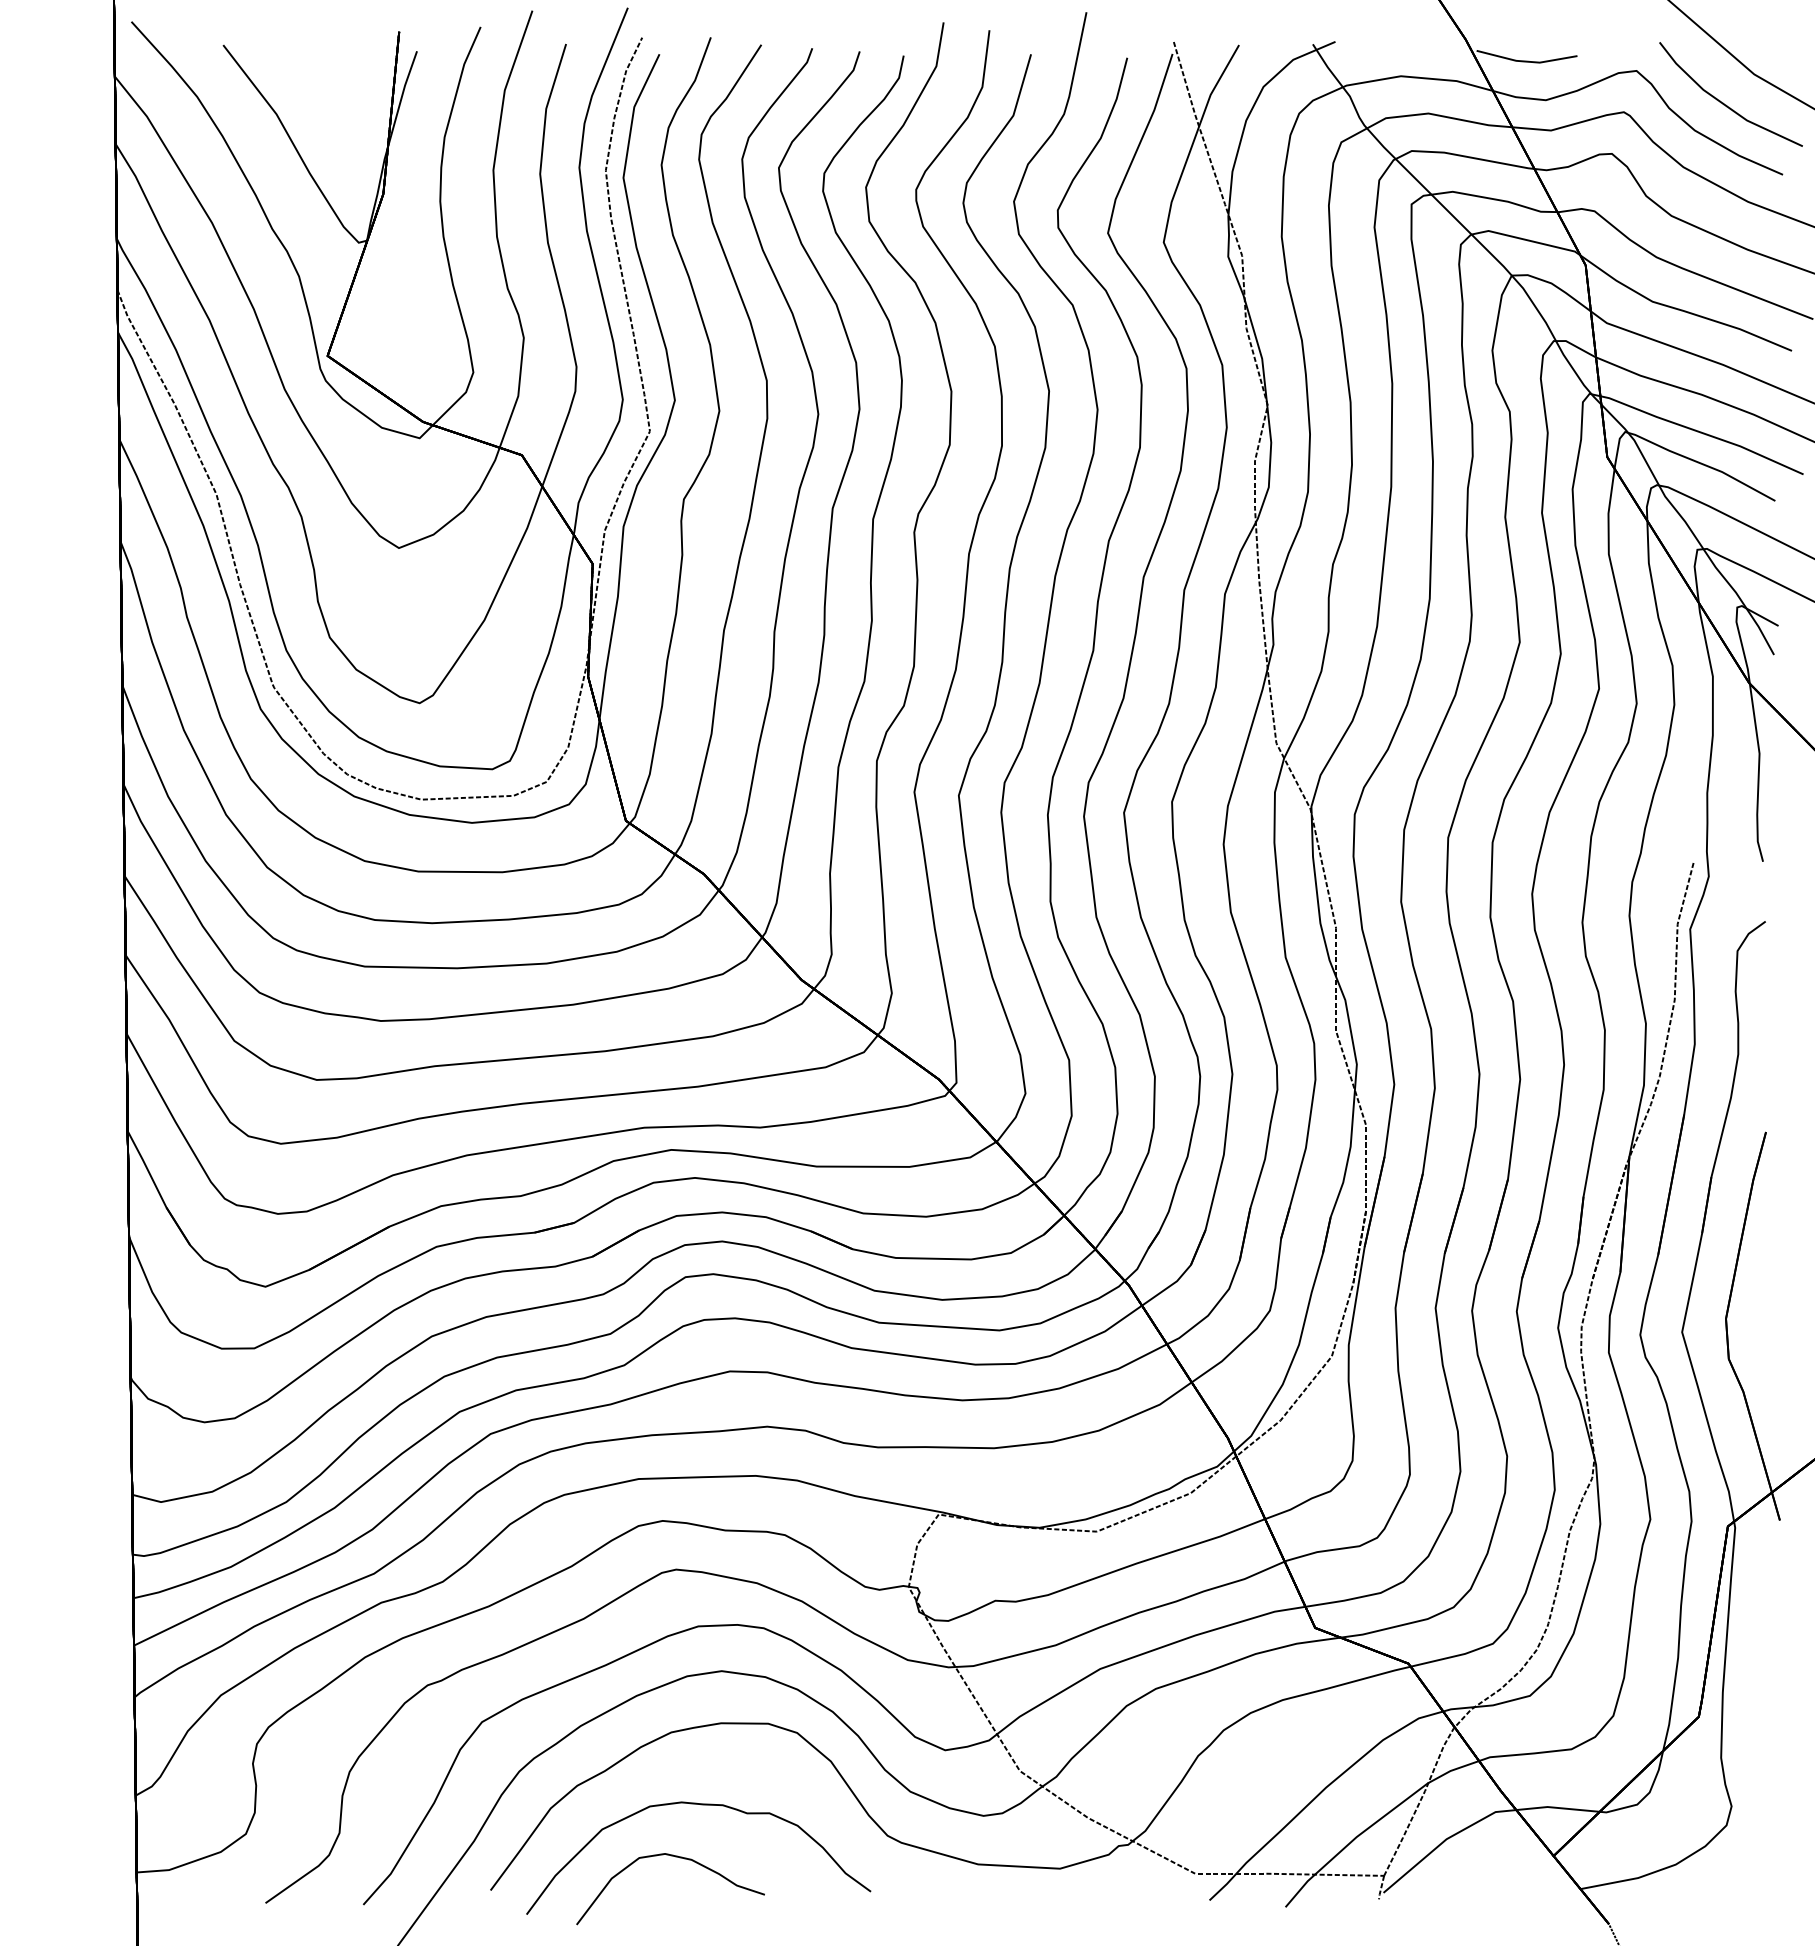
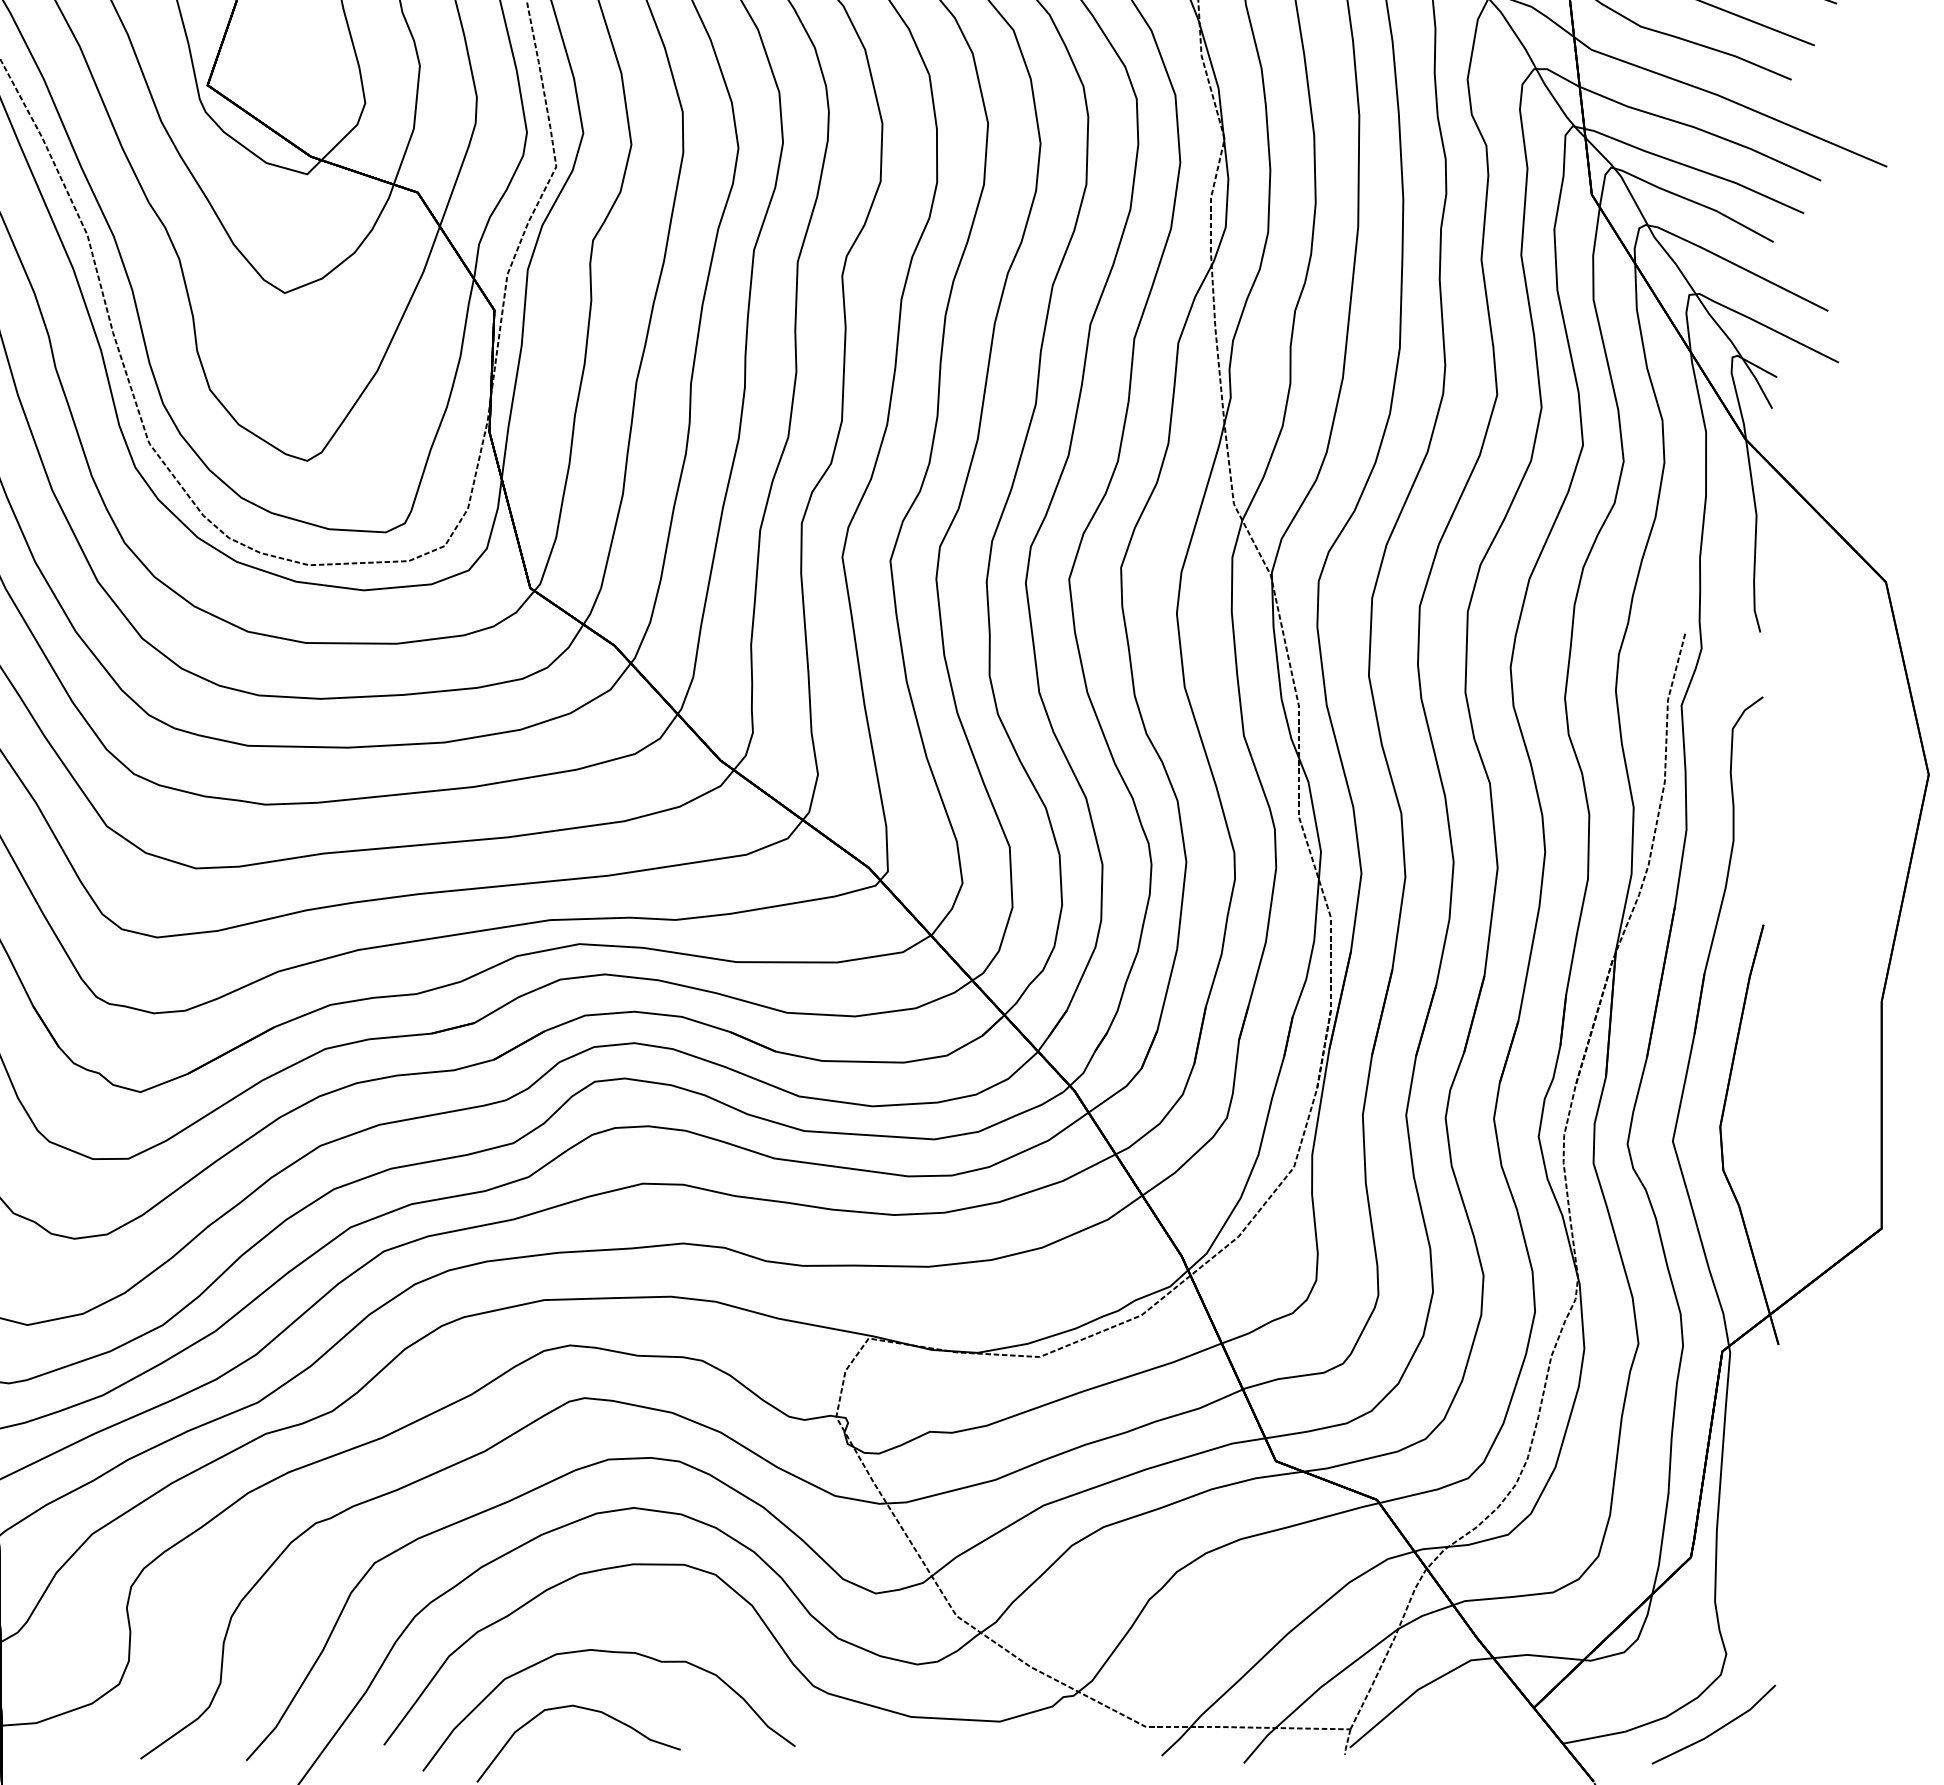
line: (1721, 1876) -> (1715, 1730), added

